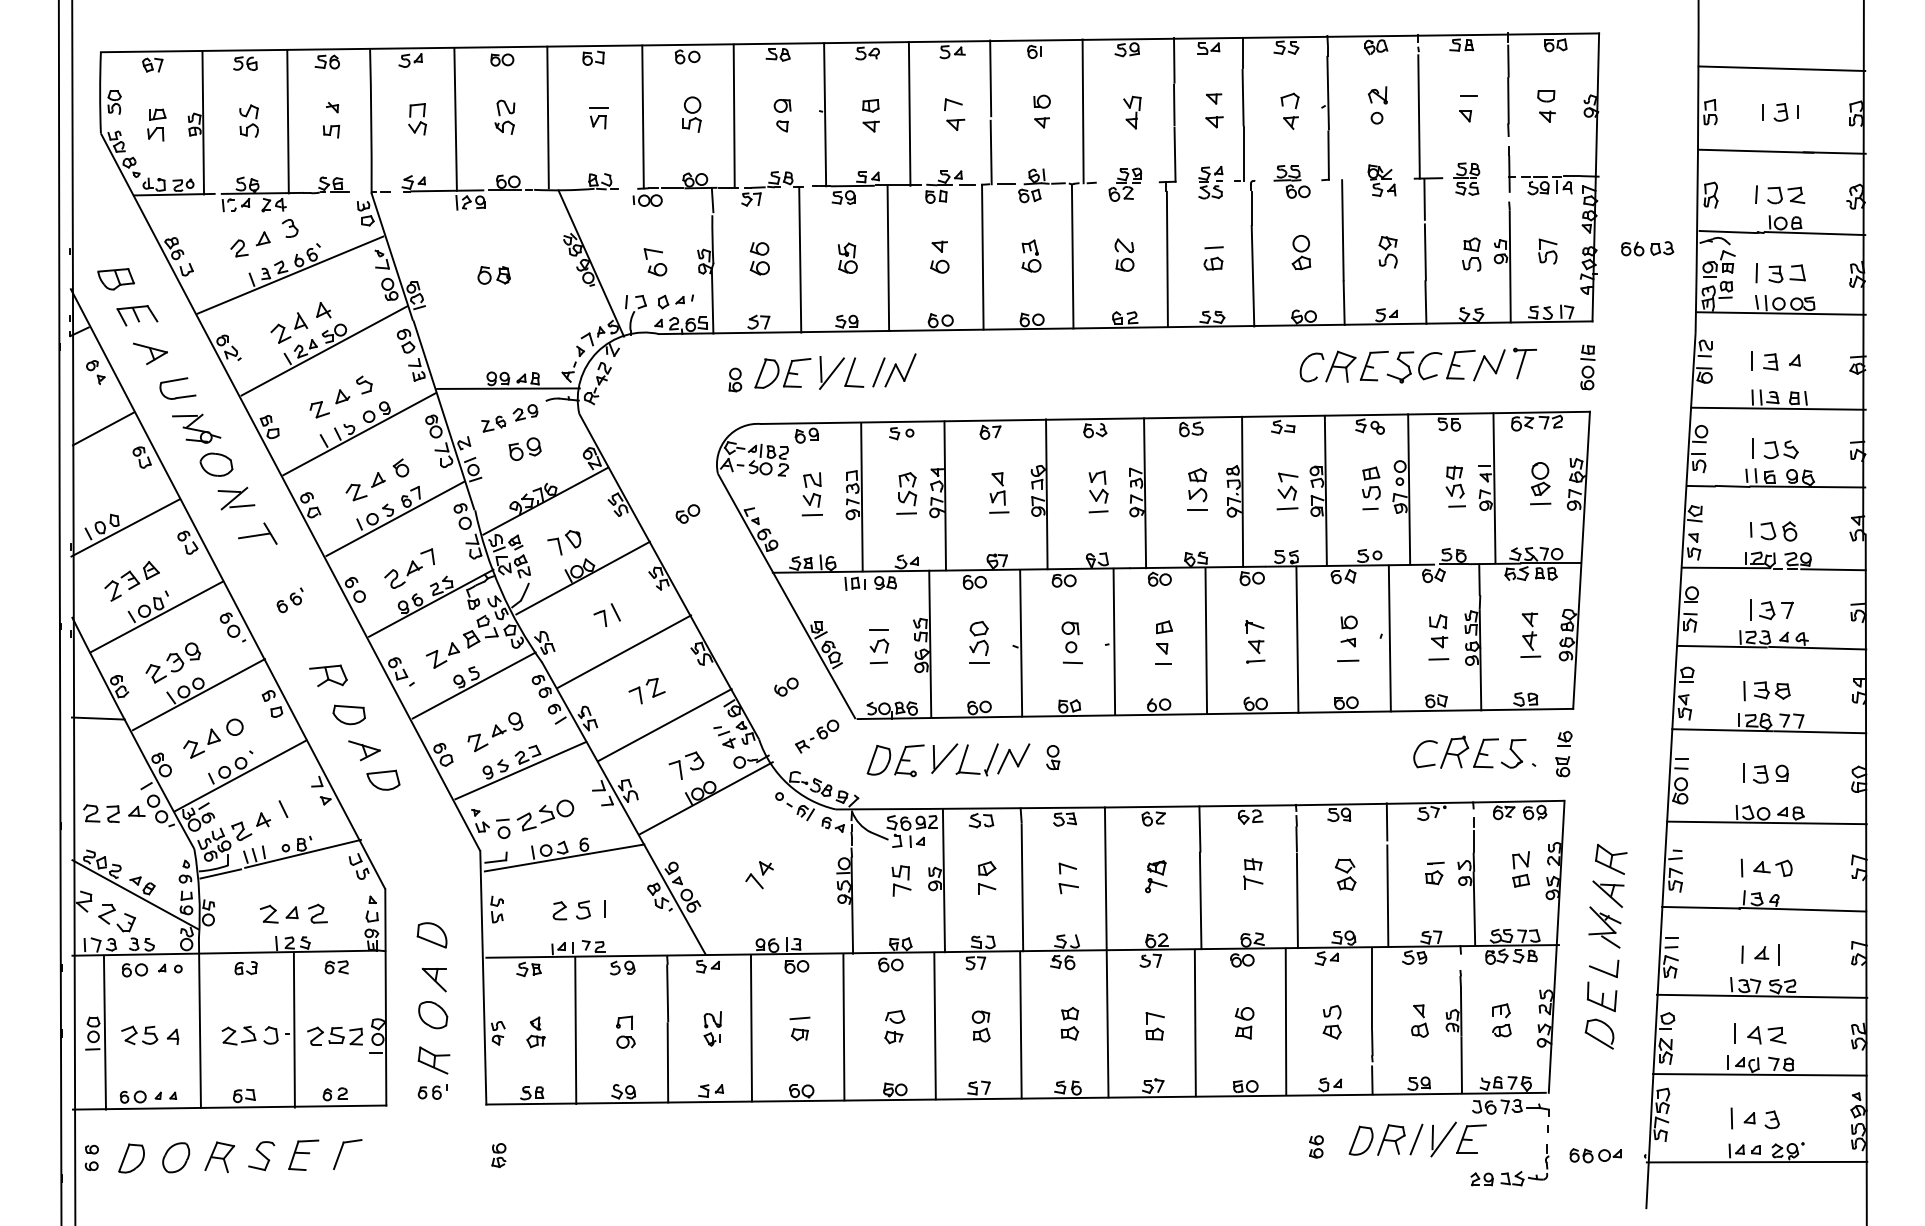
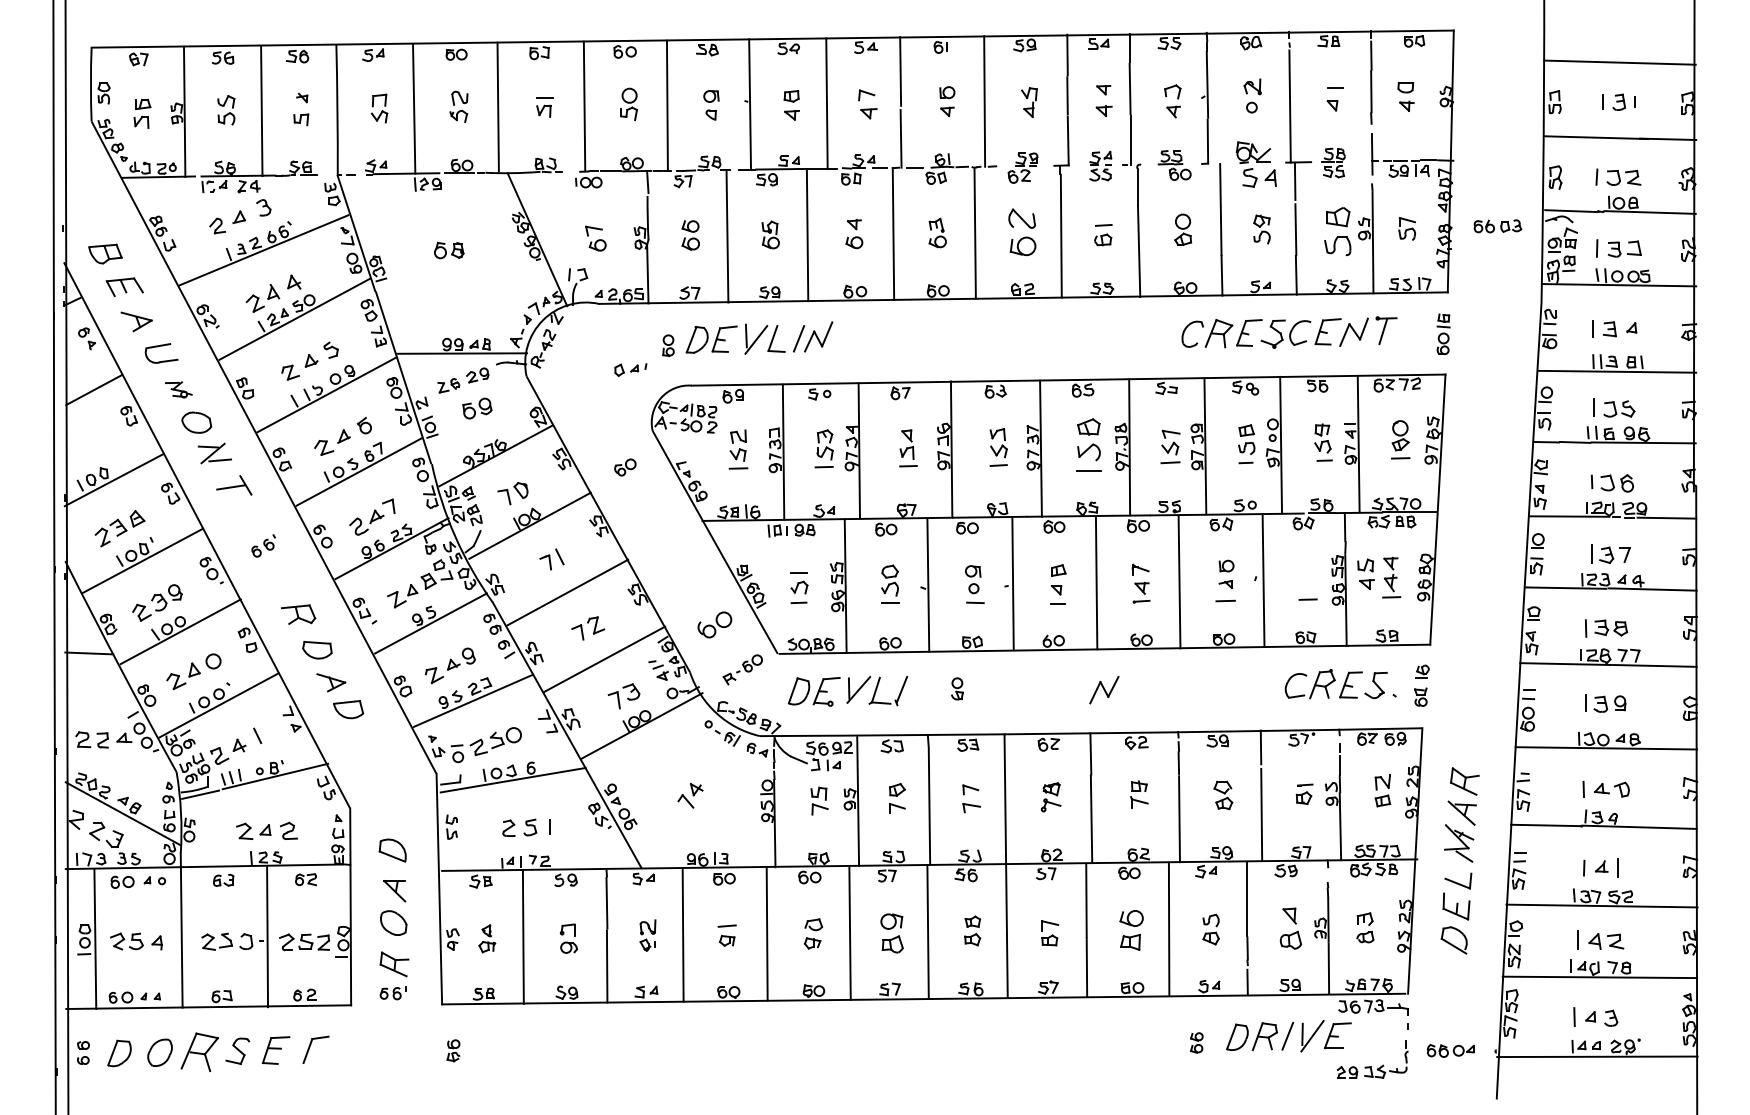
part: (1381, 180) -> (1255, 164), size x1.6
part: (1124, 254) -> (1022, 231), size x1.6
part: (1471, 254) -> (1337, 231), size x1.6
part: (675, 301) -> (630, 369), moved
part: (196, 428) -> (178, 389), size x0.6
part: (1197, 489) -> (1088, 445), size x1.4
part: (1438, 631) -> (1365, 574), moved
part: (786, 686) -> (714, 624), size x1.6
part: (1013, 758) -> (1104, 689), moved
part: (1419, 1020) -> (1290, 927), size x1.4
part: (1244, 1023) -> (1131, 930), size x1.4
part: (980, 1026) -> (891, 933), size x1.4
part: (219, 1157) -> (199, 1052), size x1.4

